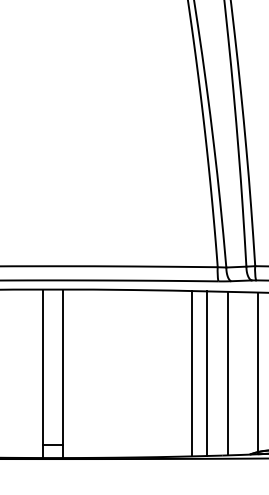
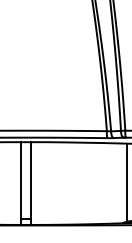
line: (192, 373) -> (94, 183), removed
line: (206, 373) -> (101, 183), removed
line: (229, 373) -> (112, 183), removed

